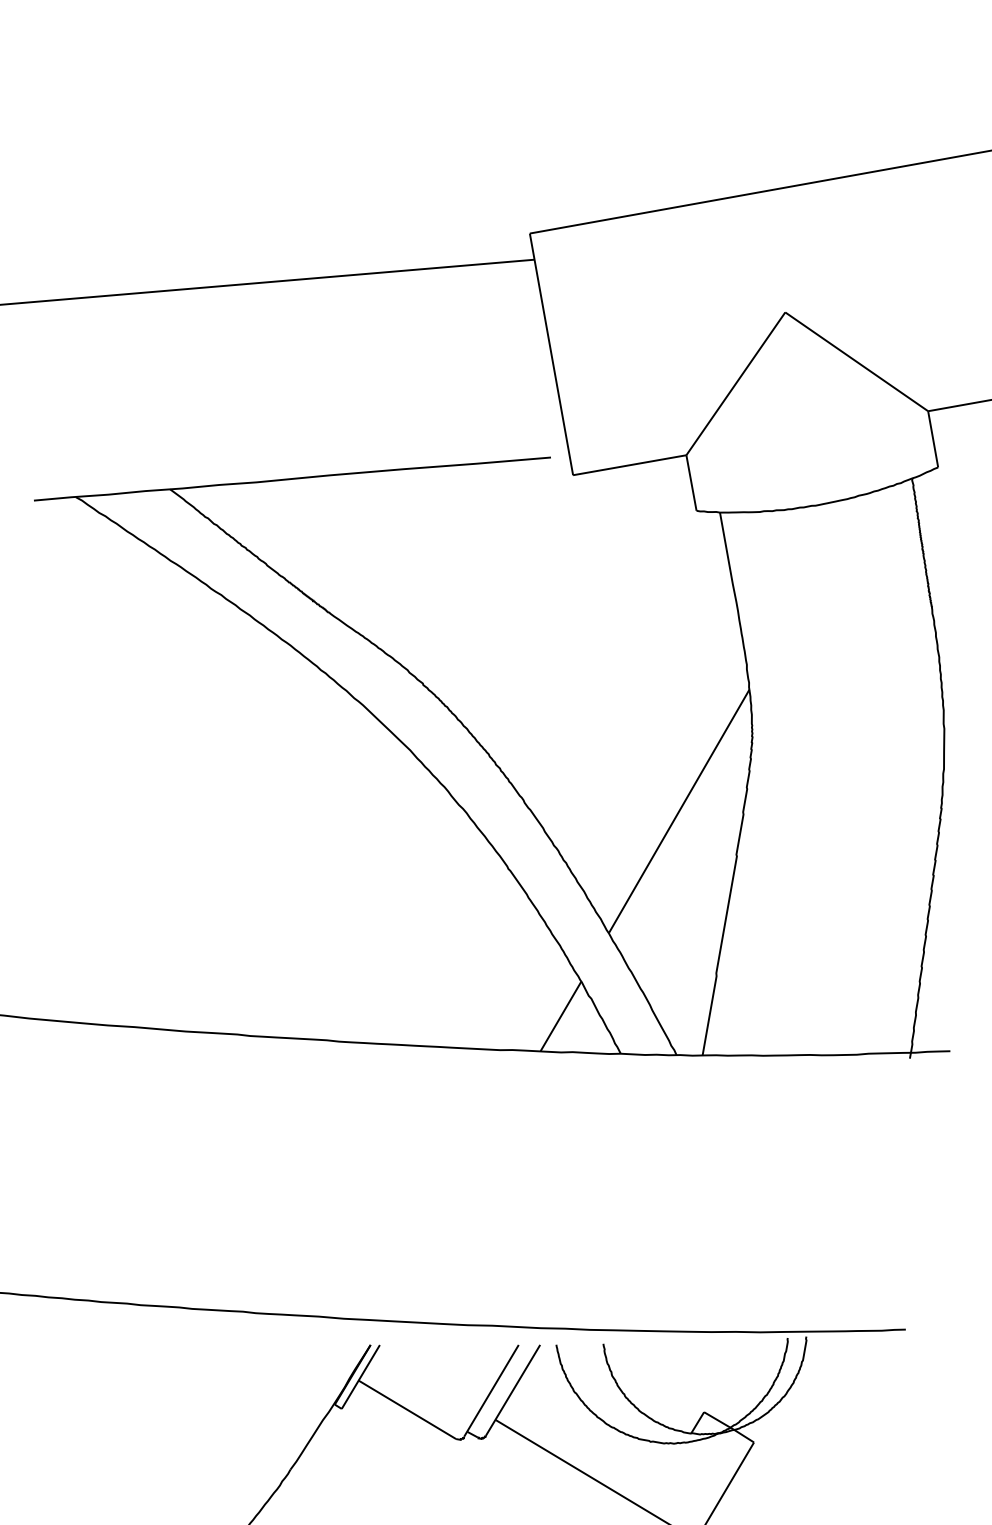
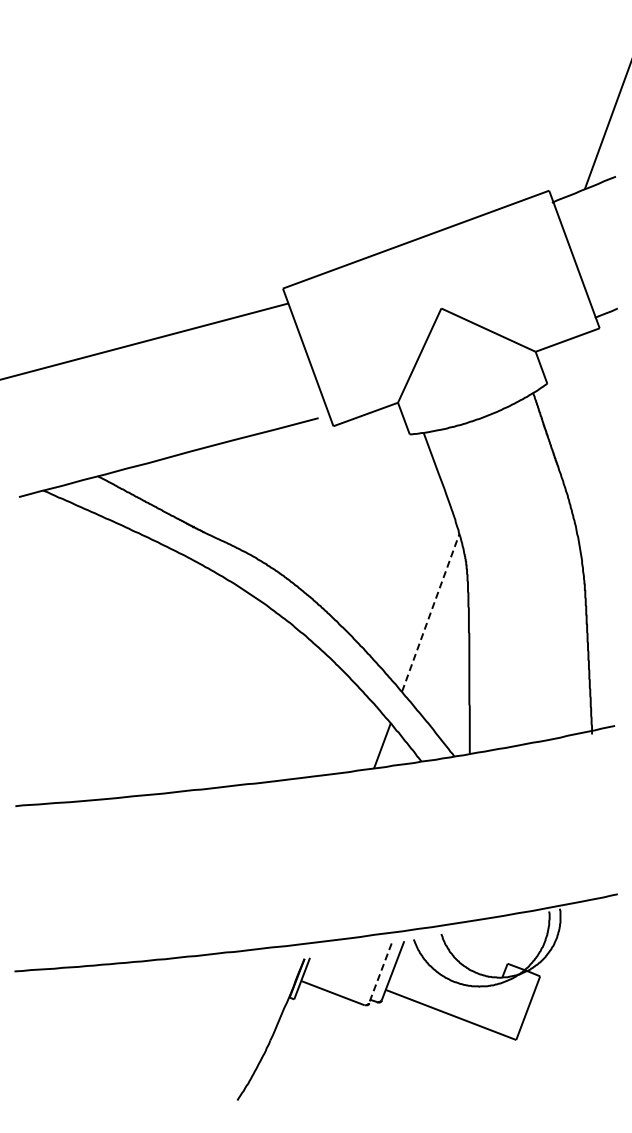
line: (678, 810) -> (430, 612), solid -> dashed
line: (491, 1391) -> (380, 973), solid -> dashed

